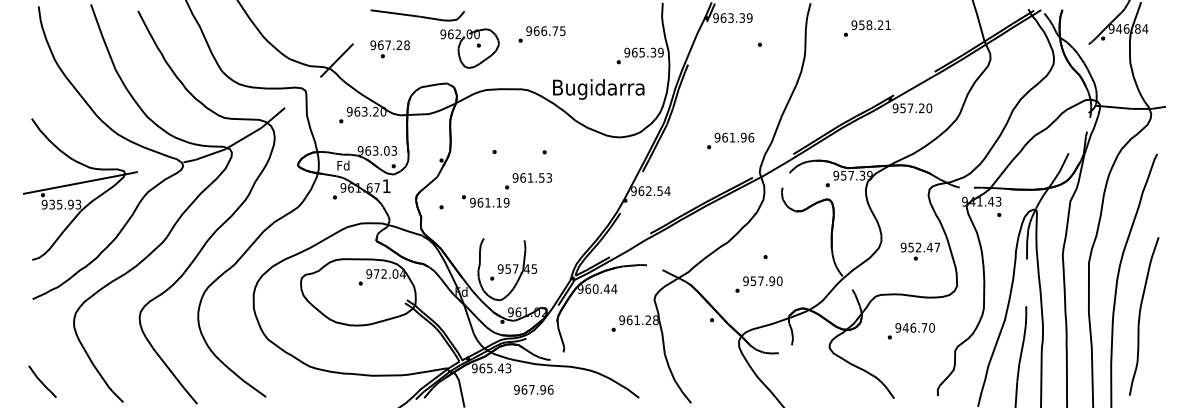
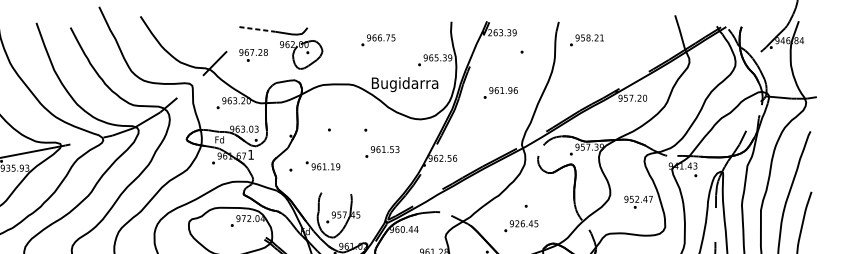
line: (395, 13) -> (257, 29), solid -> dashed
text: (715, 17) -> (489, 32), 963.39 -> 263.39
text: (867, 28) -> (587, 40), moved
text: (541, 34) -> (378, 40), moved
part: (476, 45) -> (306, 52), moved
text: (730, 140) -> (500, 92), moved
text: (528, 181) -> (382, 152), moved
text: (667, 190) -> (454, 157), 962.54 -> 962.56
text: (766, 281) -> (526, 224), 957.90 -> 926.45

